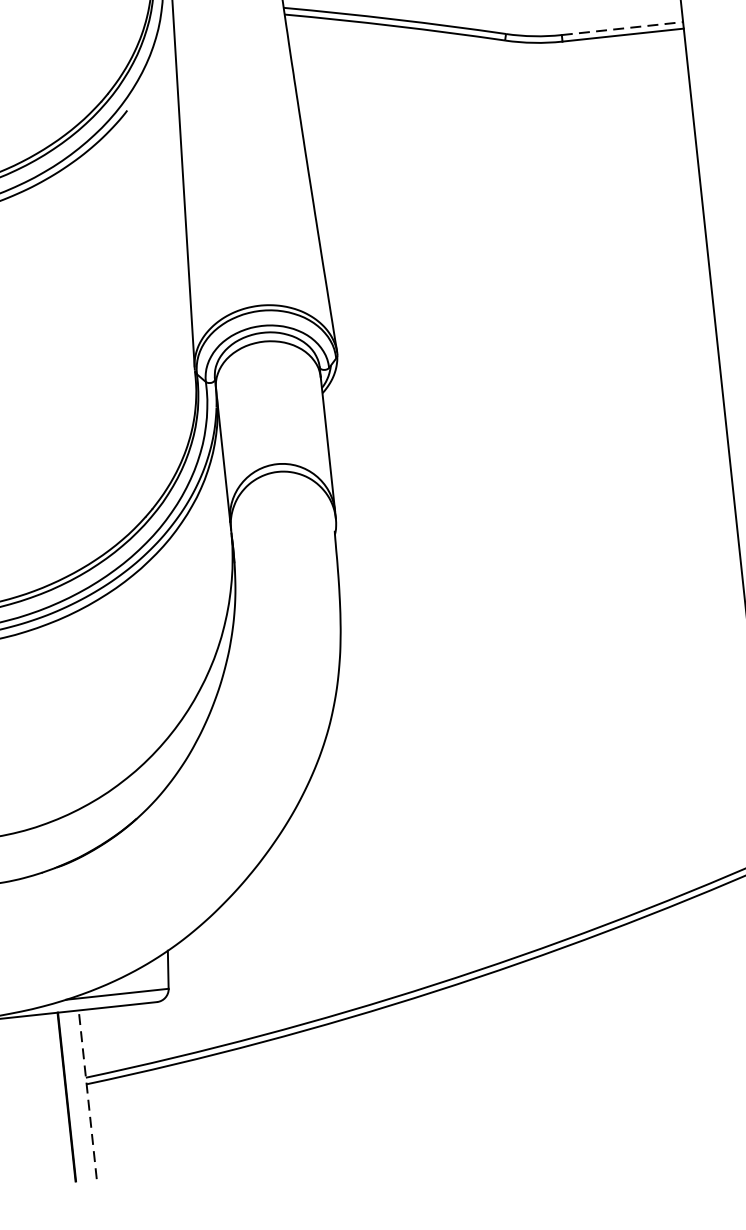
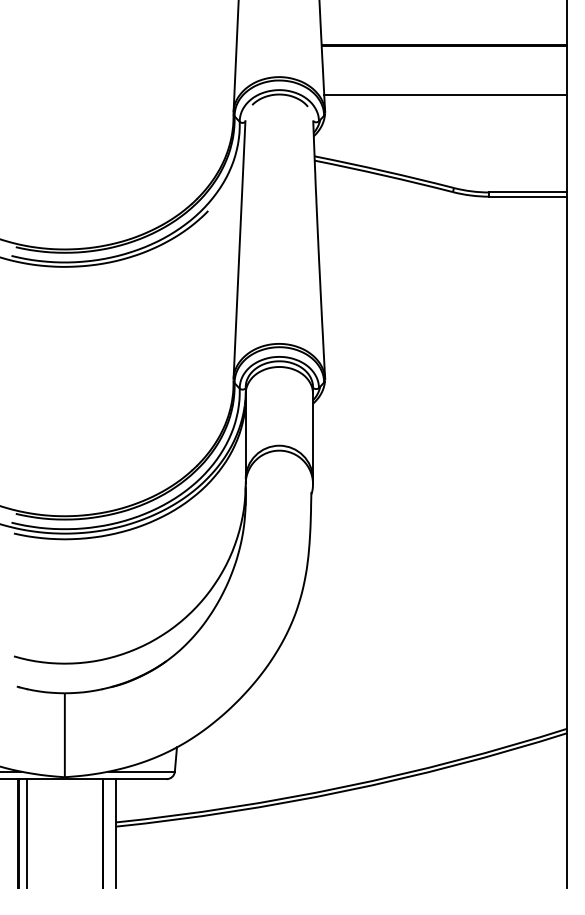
line: (622, 28) -> (528, 192), dashed -> solid
line: (87, 1093) -> (116, 832), dashed -> solid

